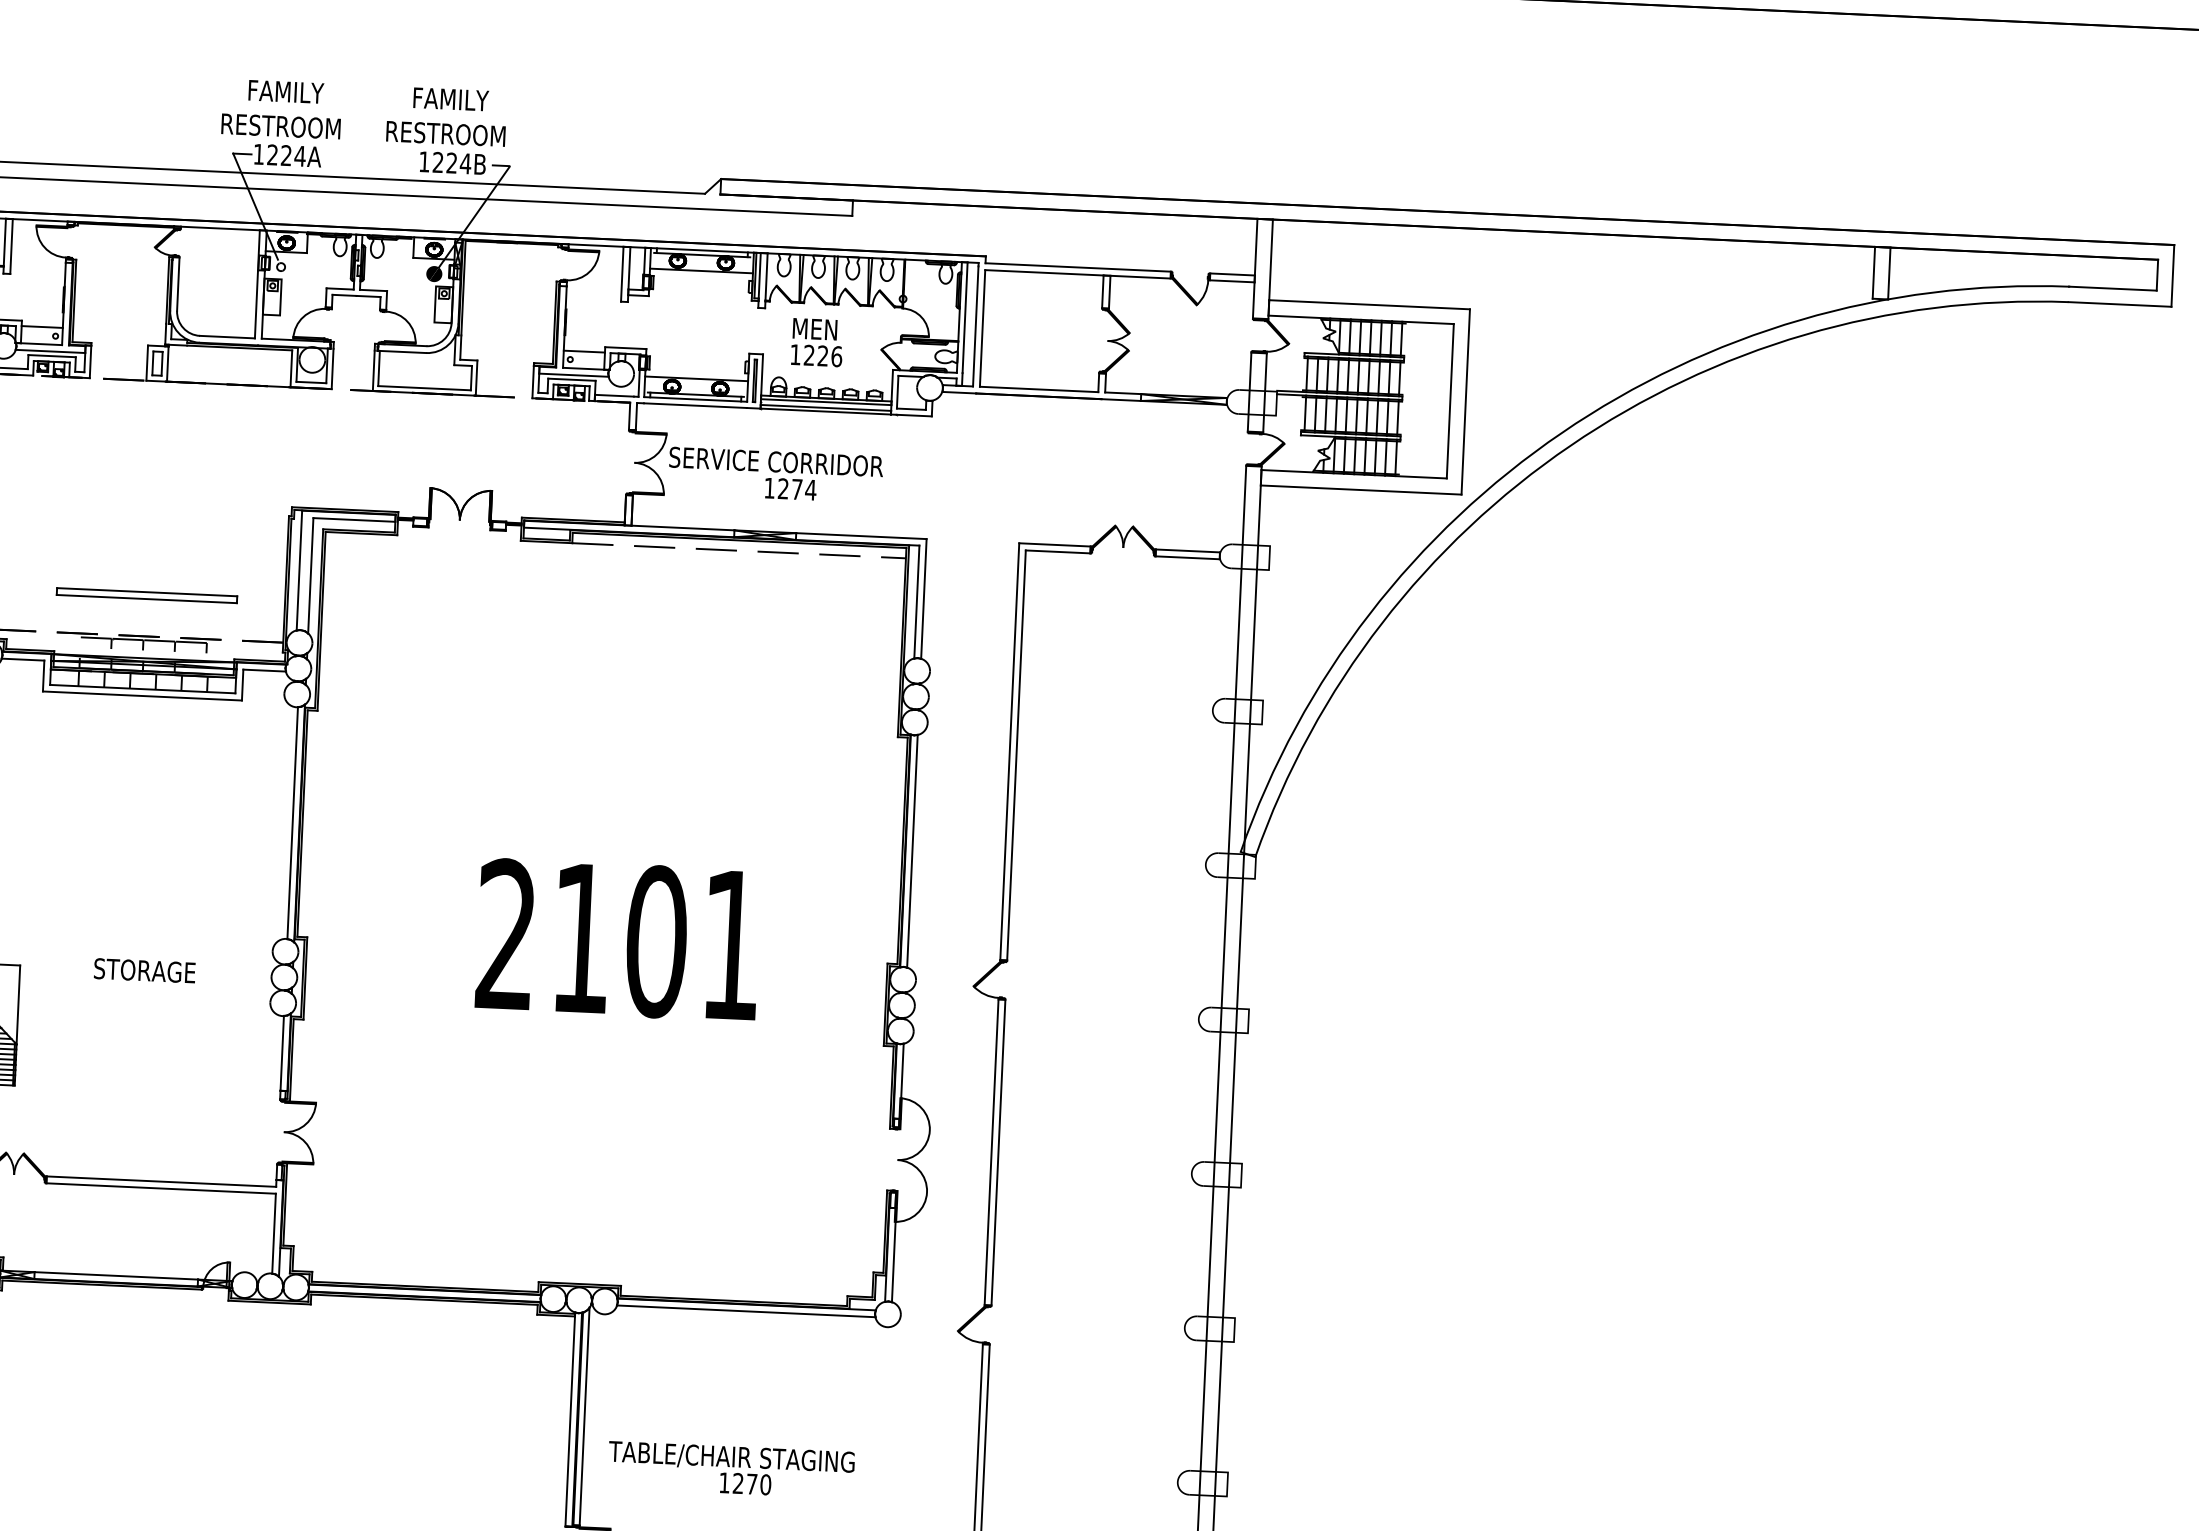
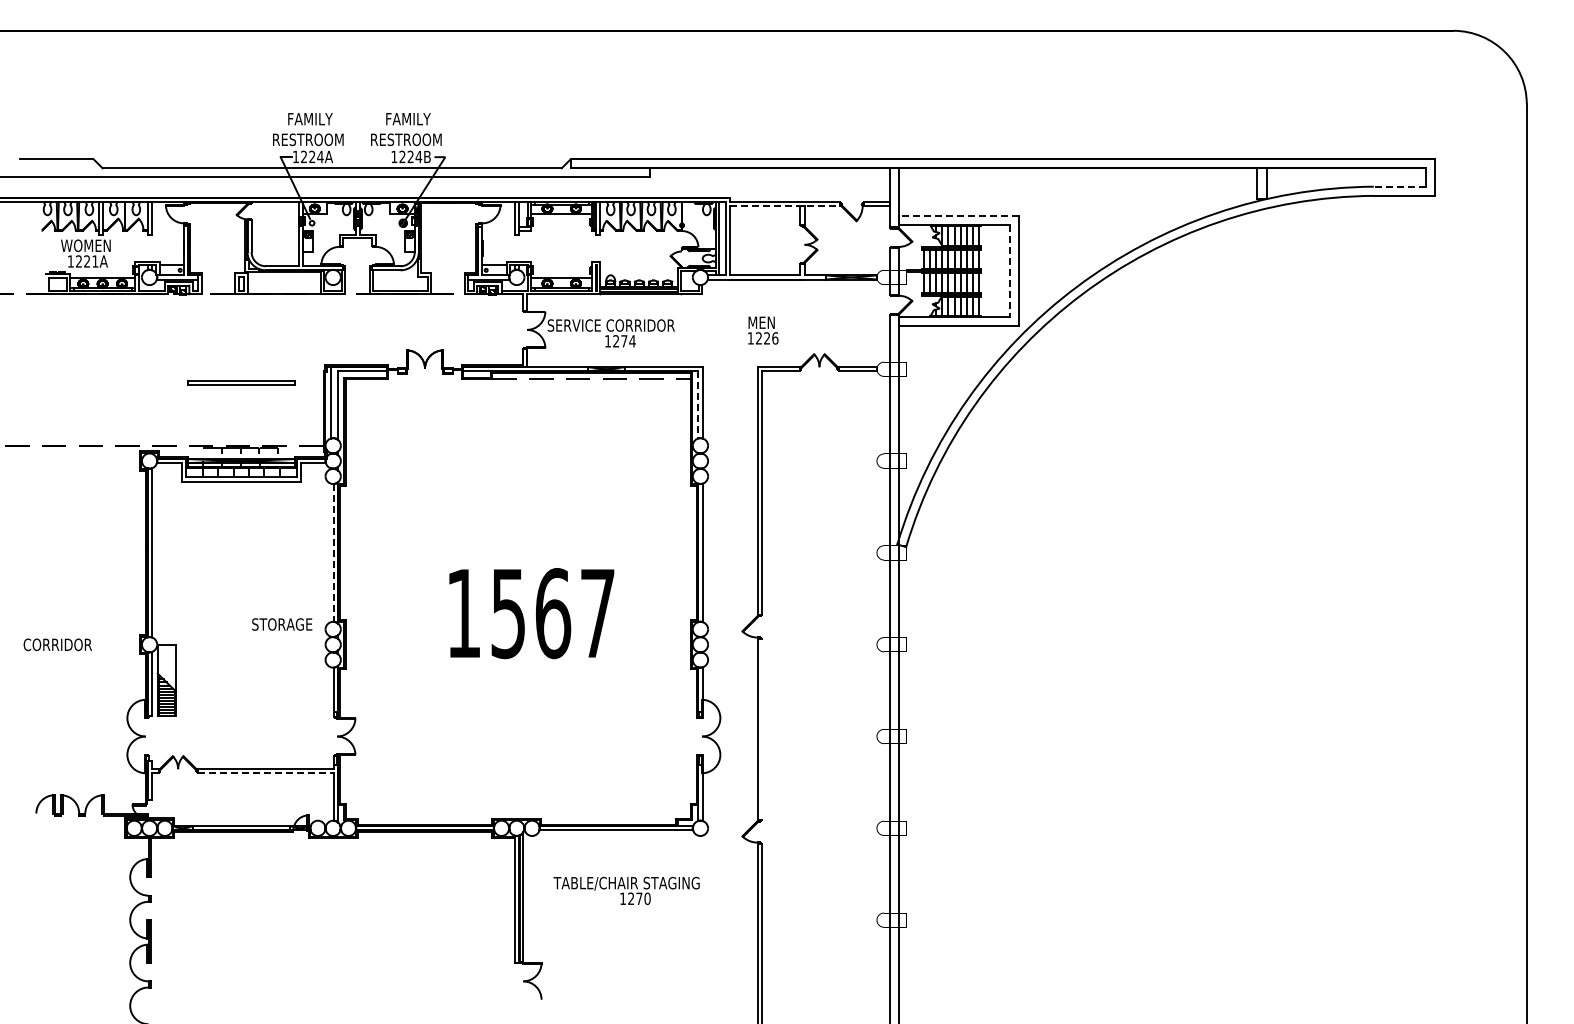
line: (1078, 275) -> (785, 206), solid -> dashed
line: (2112, 288) -> (1399, 186), solid -> dashed
line: (1370, 305) -> (959, 216), solid -> dashed
text: (817, 342) -> (763, 330), moved
line: (1450, 401) -> (1009, 271), solid -> dashed
part: (147, 595) -> (241, 382), moved
line: (917, 601) -> (698, 404), solid -> dashed
line: (291, 824) -> (333, 553), solid -> dashed
text: (618, 940) -> (530, 613), 2101 -> 1567
text: (145, 970) -> (282, 624), moved
line: (998, 1152) -> (761, 729), removed
line: (162, 1188) -> (266, 773), solid -> dashed
text: (730, 1469) -> (626, 890), moved

